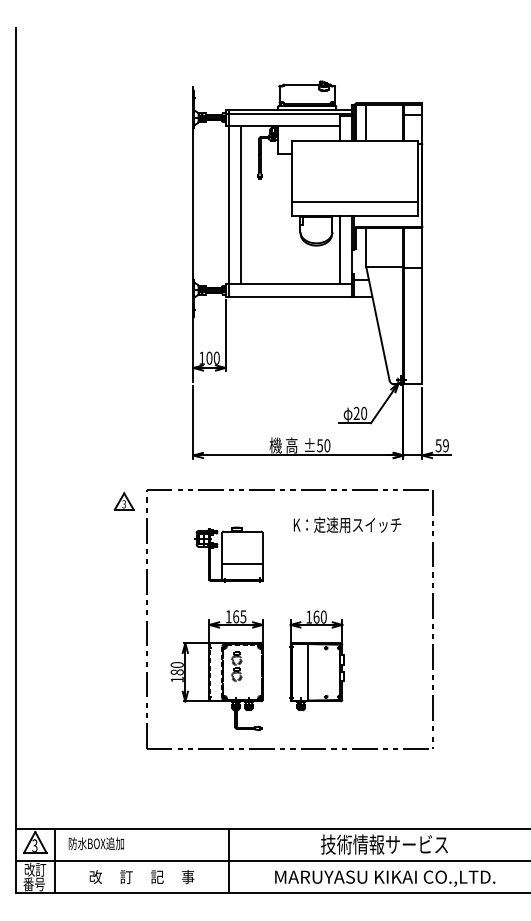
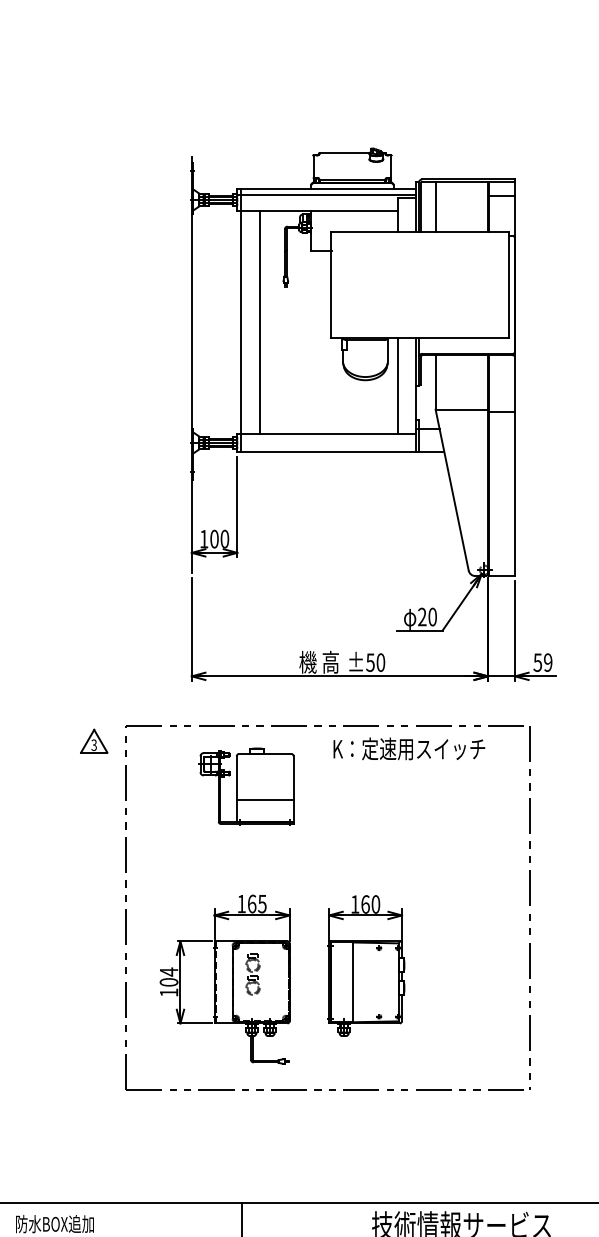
line: (355, 202) -> (420, 319), removed
text: (347, 524) -> (409, 748), moved
part: (228, 554) -> (245, 786), moved
text: (176, 668) -> (167, 976), 180 -> 104

